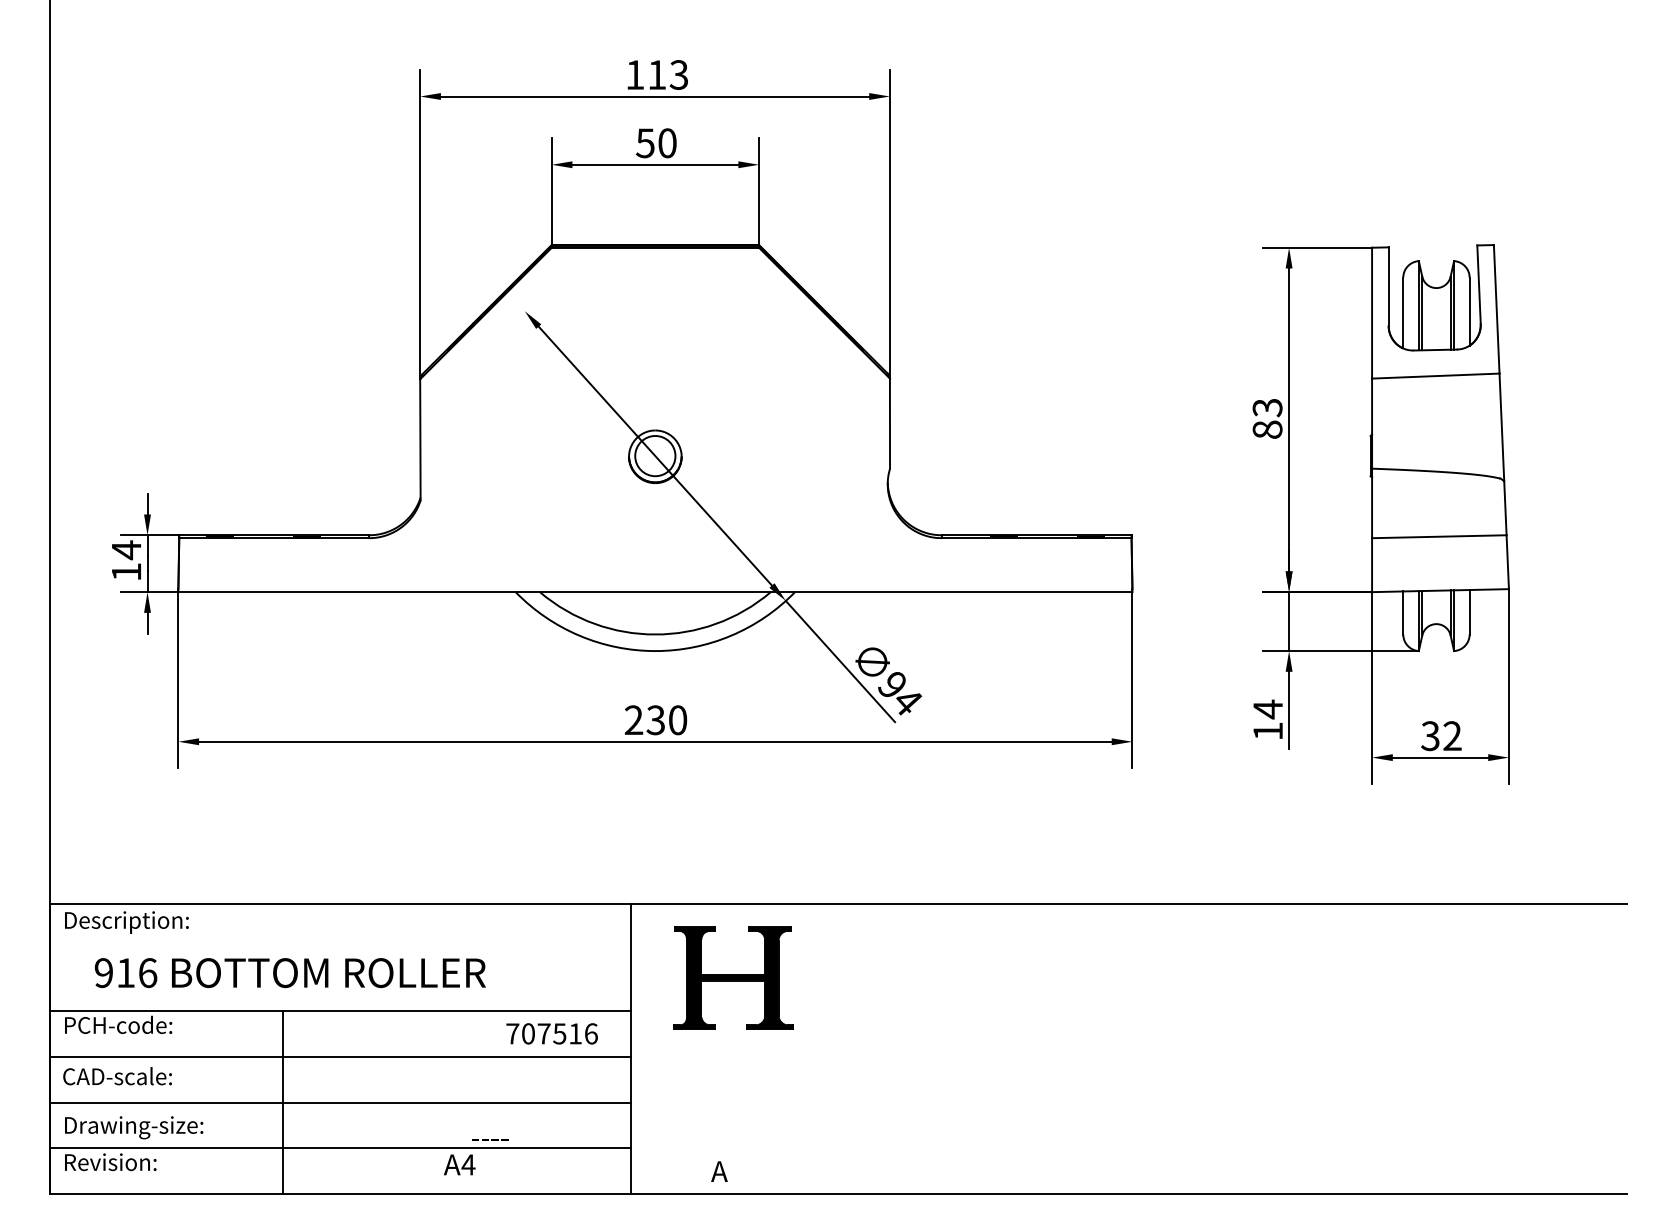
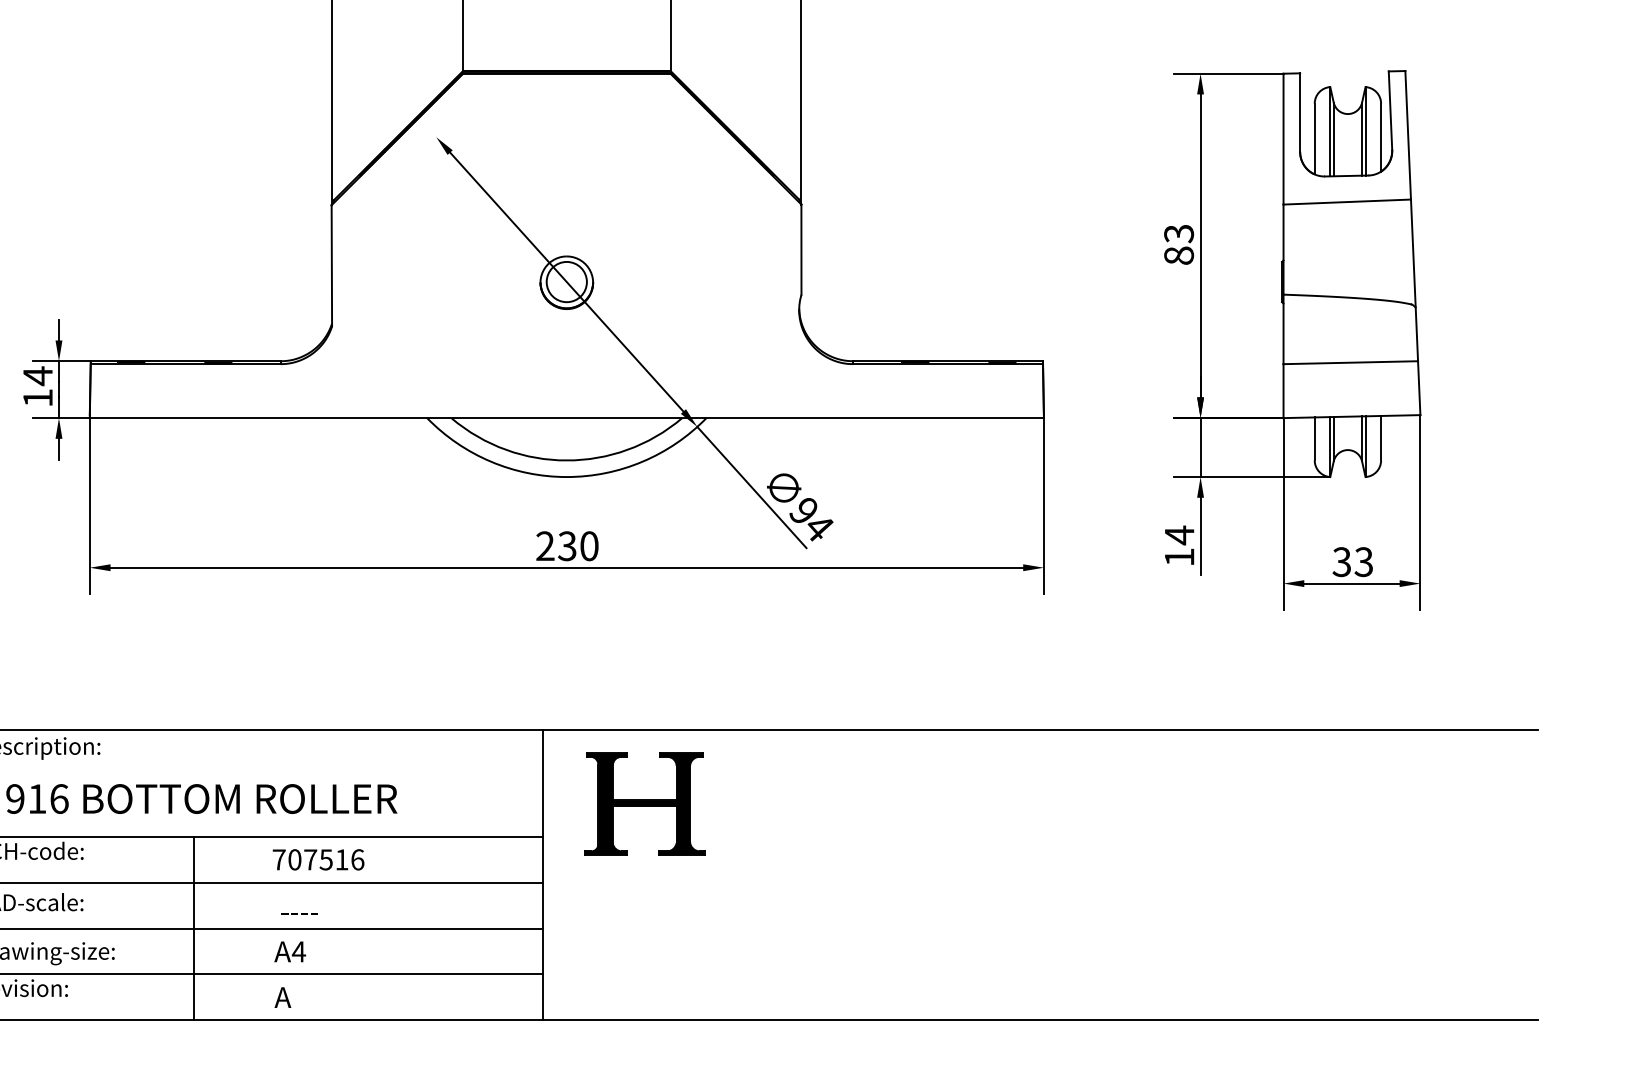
text: (1452, 736) -> (1363, 562), 32 -> 33
text: (551, 1033) -> (317, 859), moved
text: (490, 1139) -> (299, 913), moved
text: (459, 1164) -> (289, 951), moved
text: (719, 1171) -> (282, 997), moved

